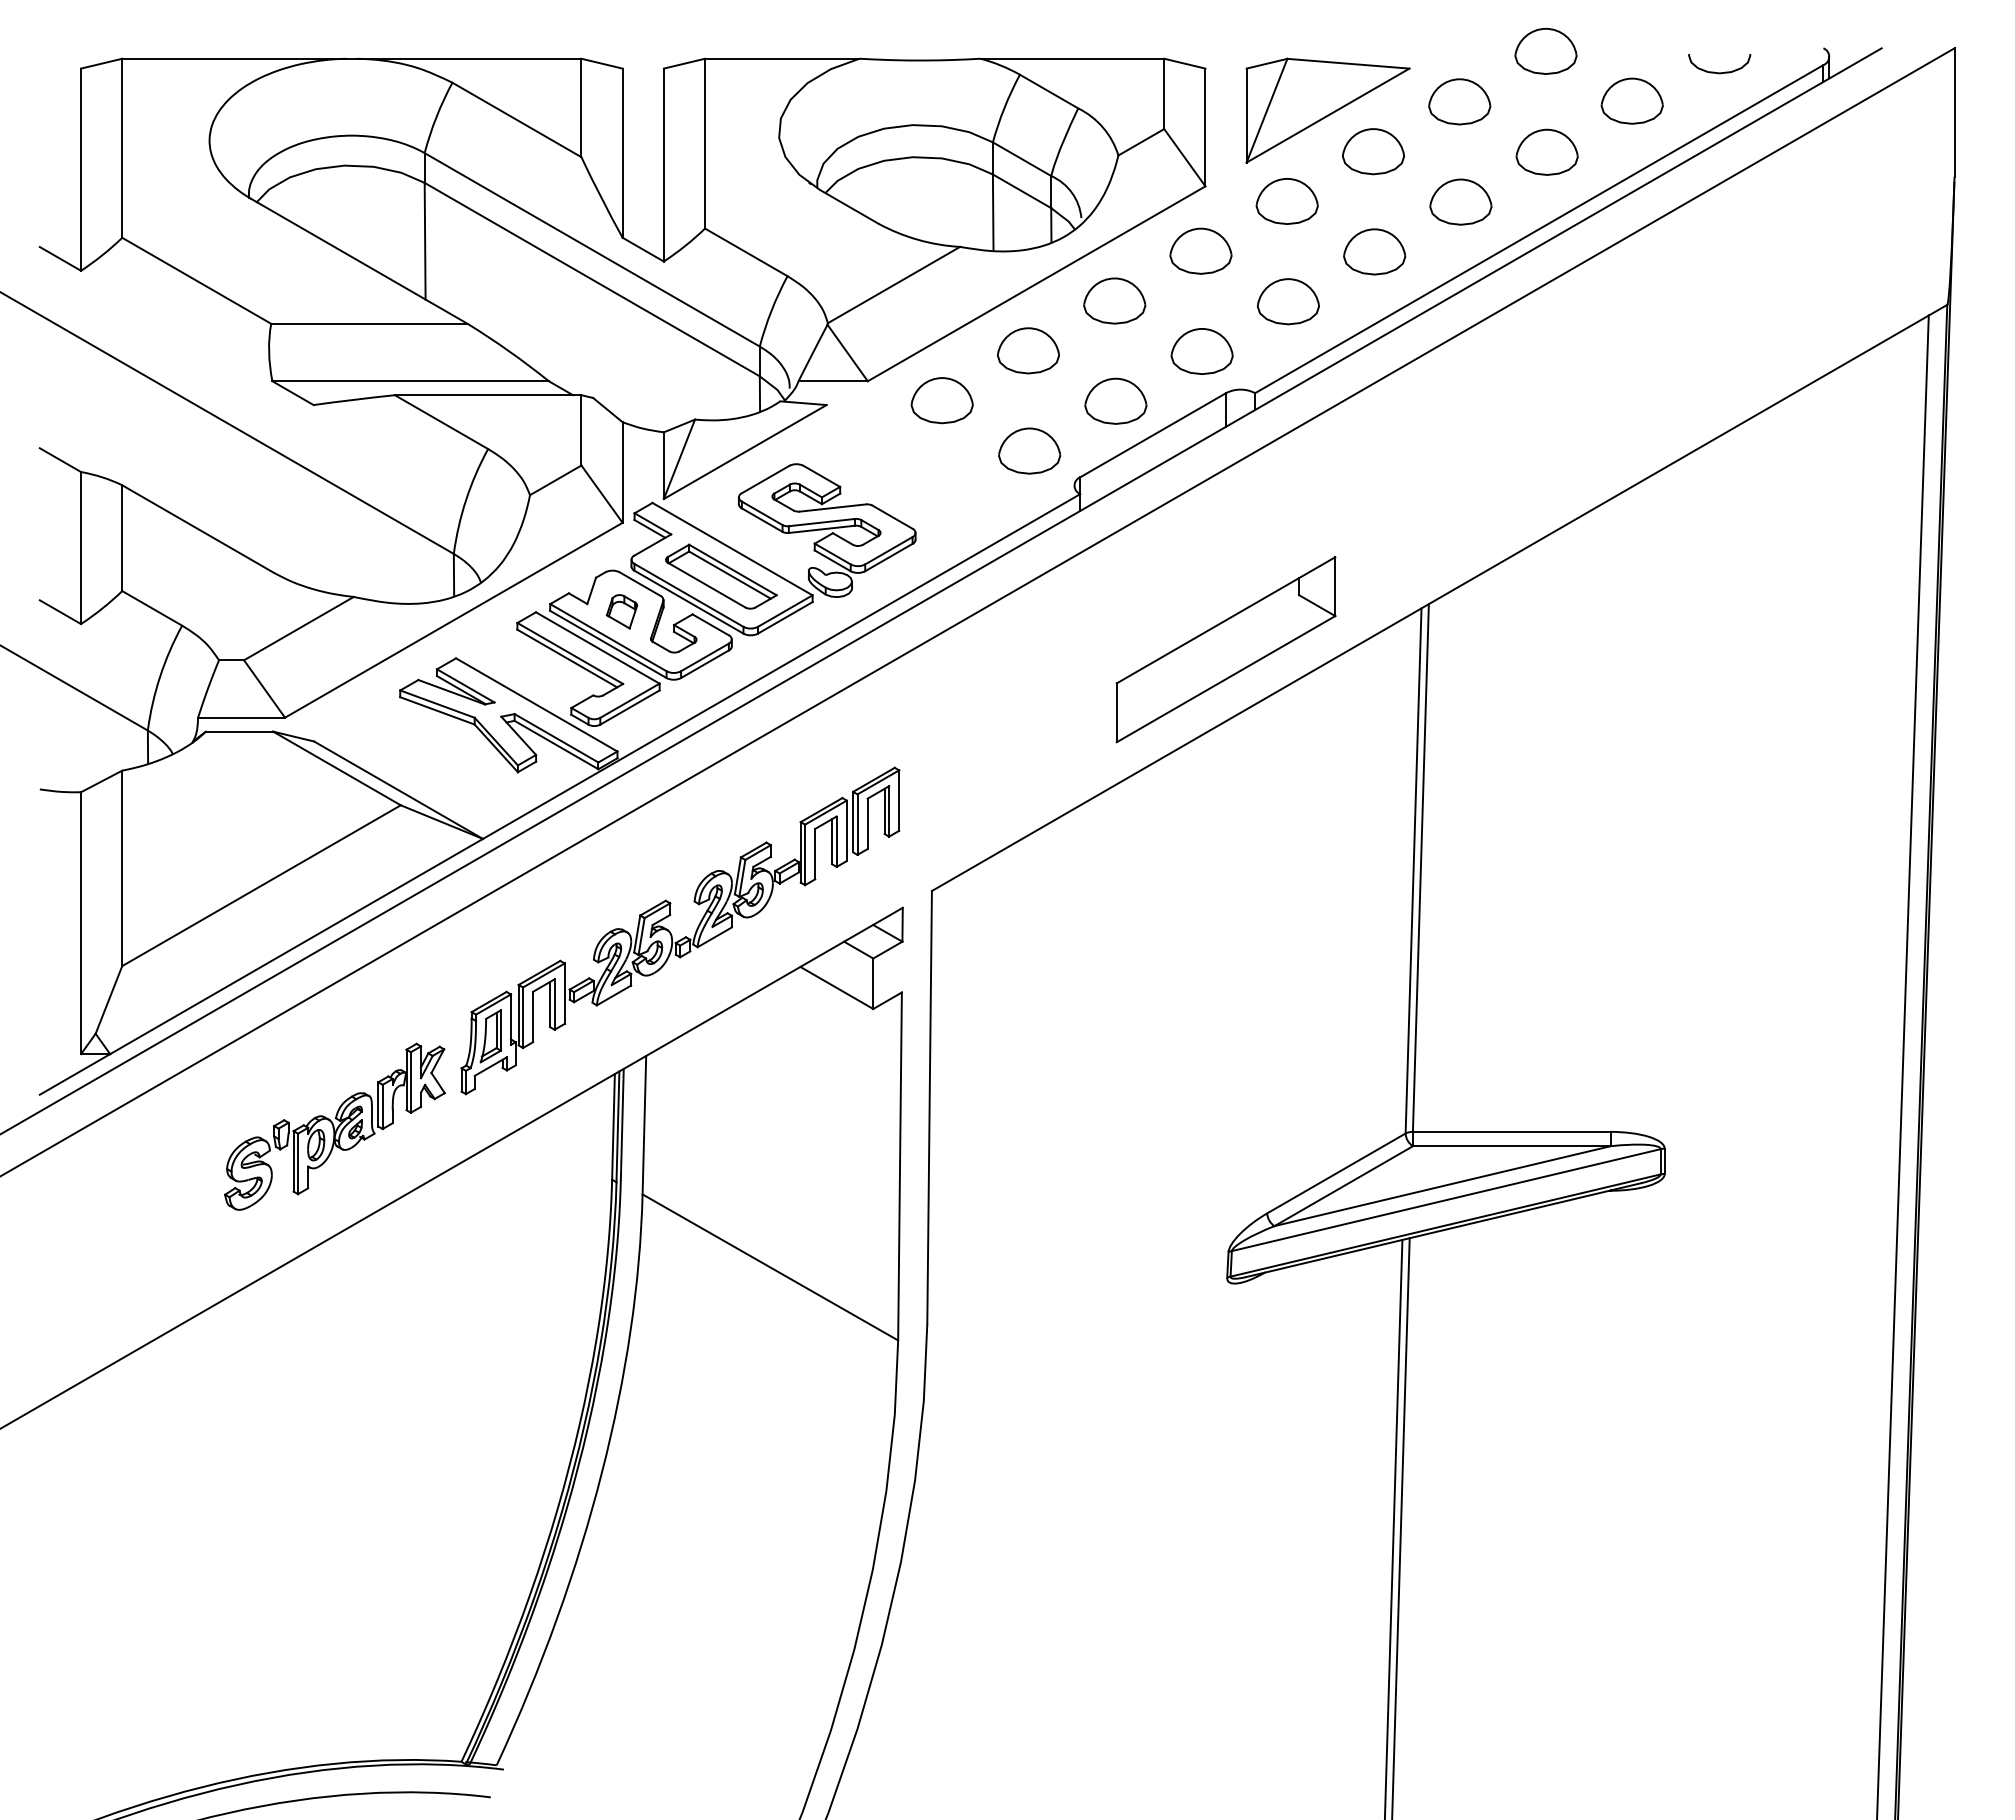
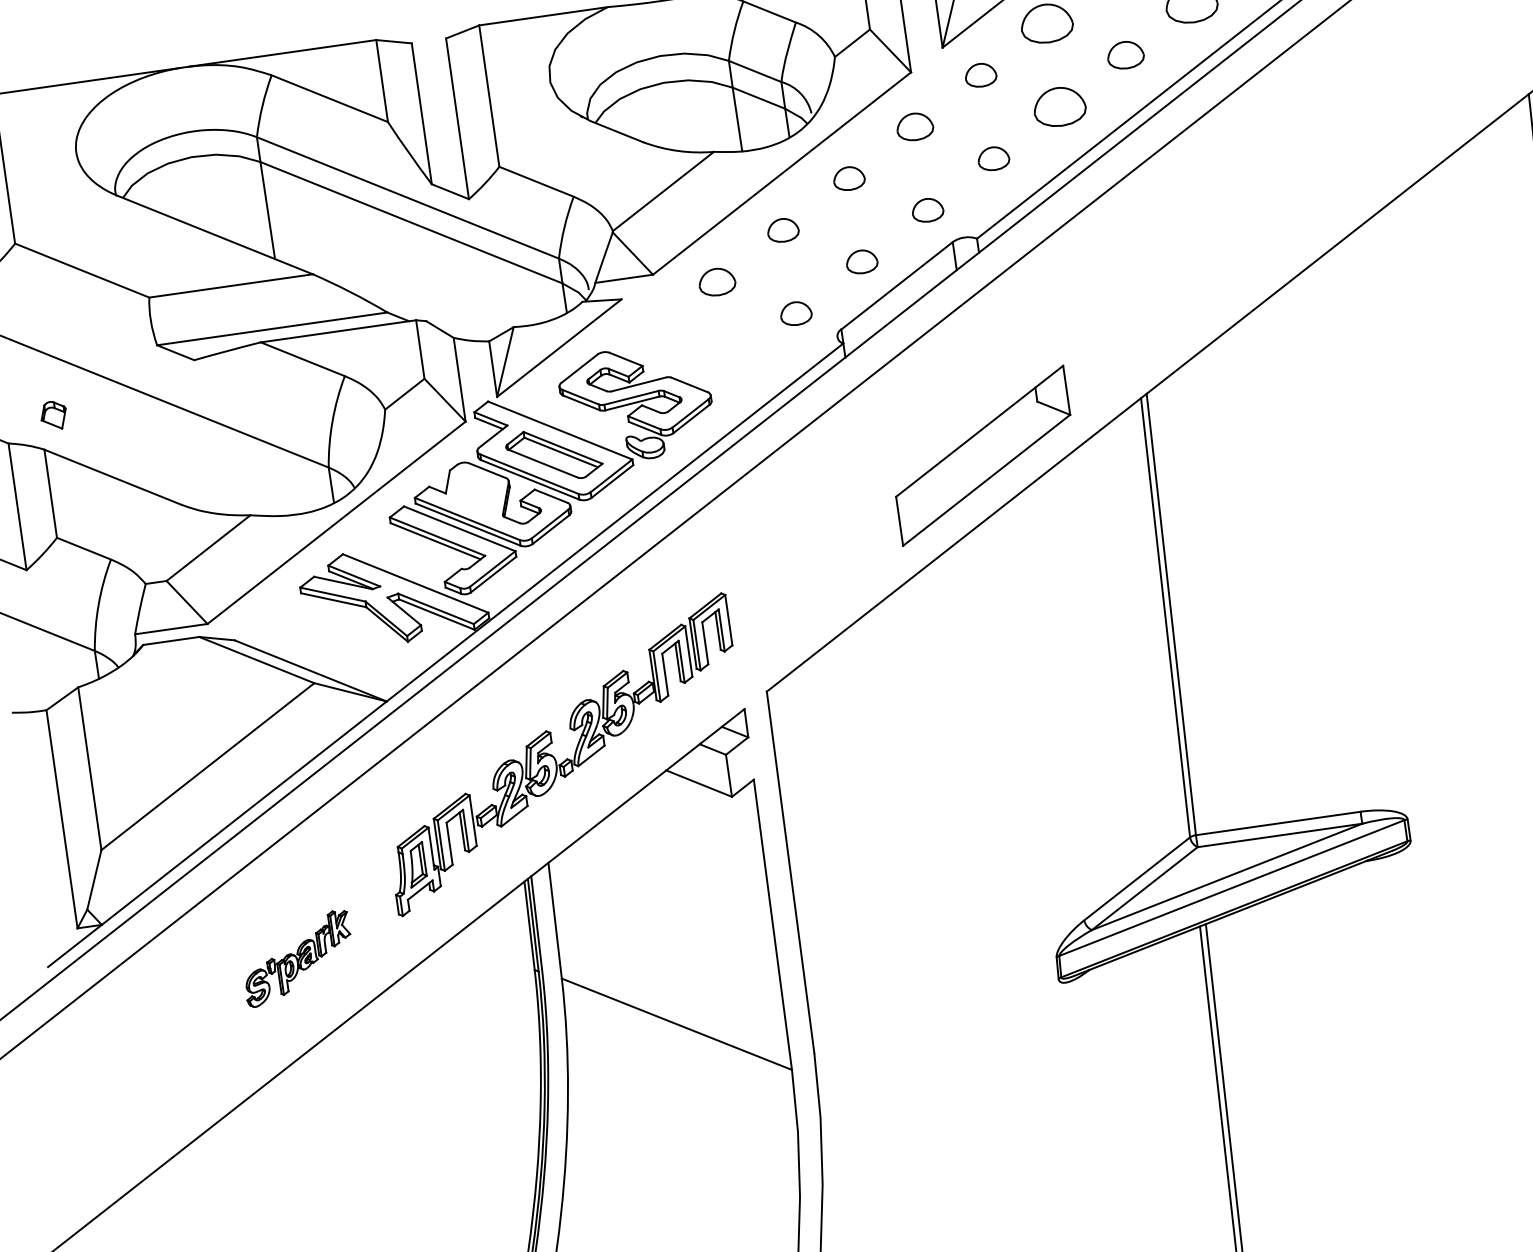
part: (1286, 201) -> (980, 75), size x0.6
part: (1460, 201) -> (1125, 54), size x0.7
part: (1200, 250) -> (914, 126), size x0.7
part: (1114, 300) -> (848, 178), size x0.6
part: (1287, 301) -> (993, 158), size x0.6
part: (1028, 350) -> (783, 230), size x0.6
part: (1201, 351) -> (927, 210), size x0.6
part: (941, 400) -> (716, 281), size x0.7
part: (1115, 400) -> (861, 261), size x0.6
part: (1029, 450) -> (795, 313), size x0.6
part: (621, 611) -> (53, 415), moved
part: (334, 1126) -> (297, 958), size x0.6

